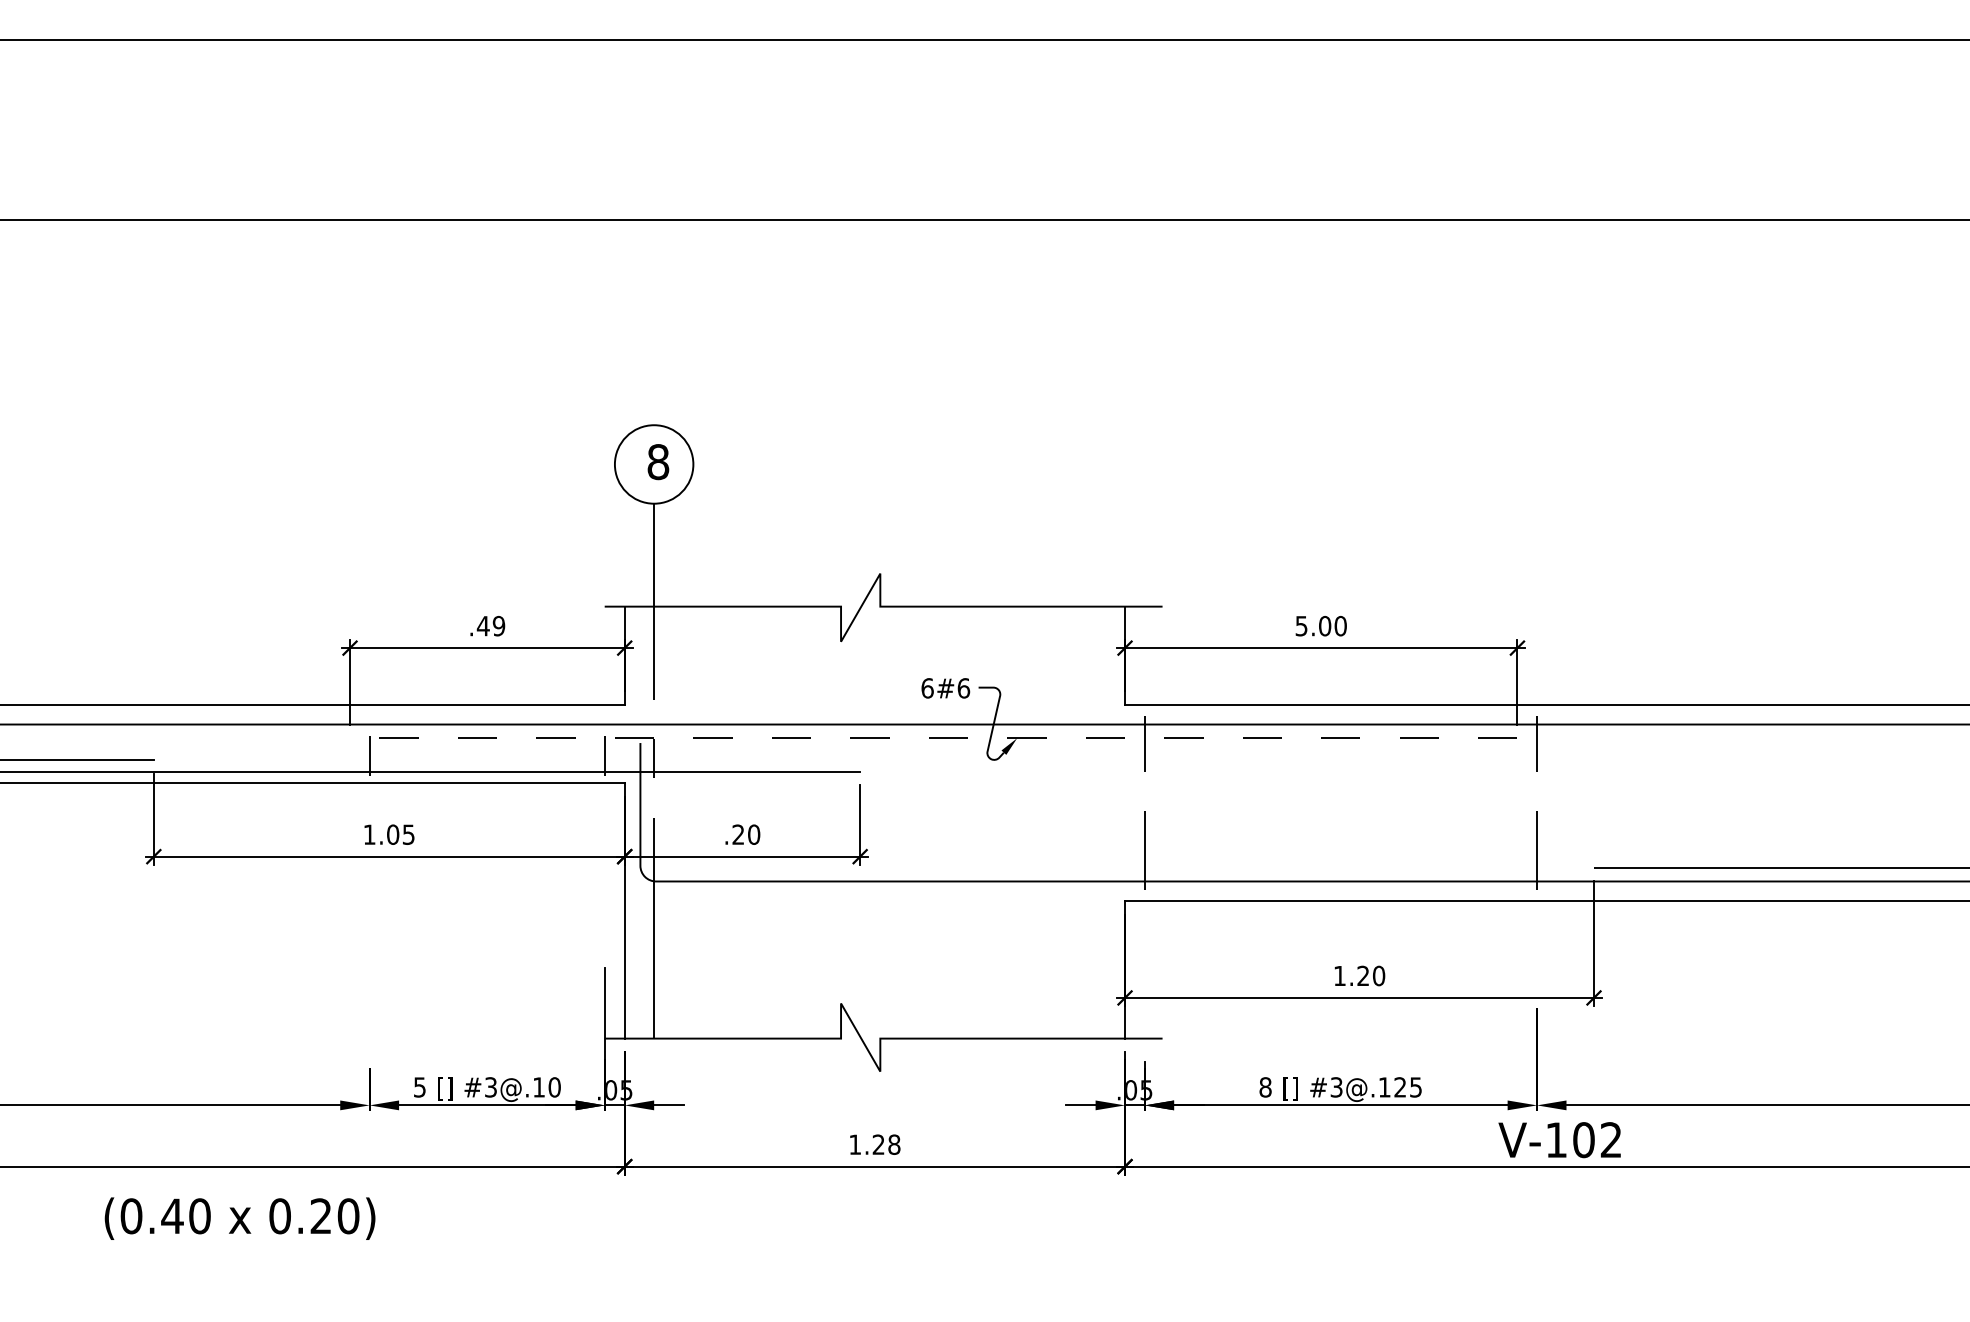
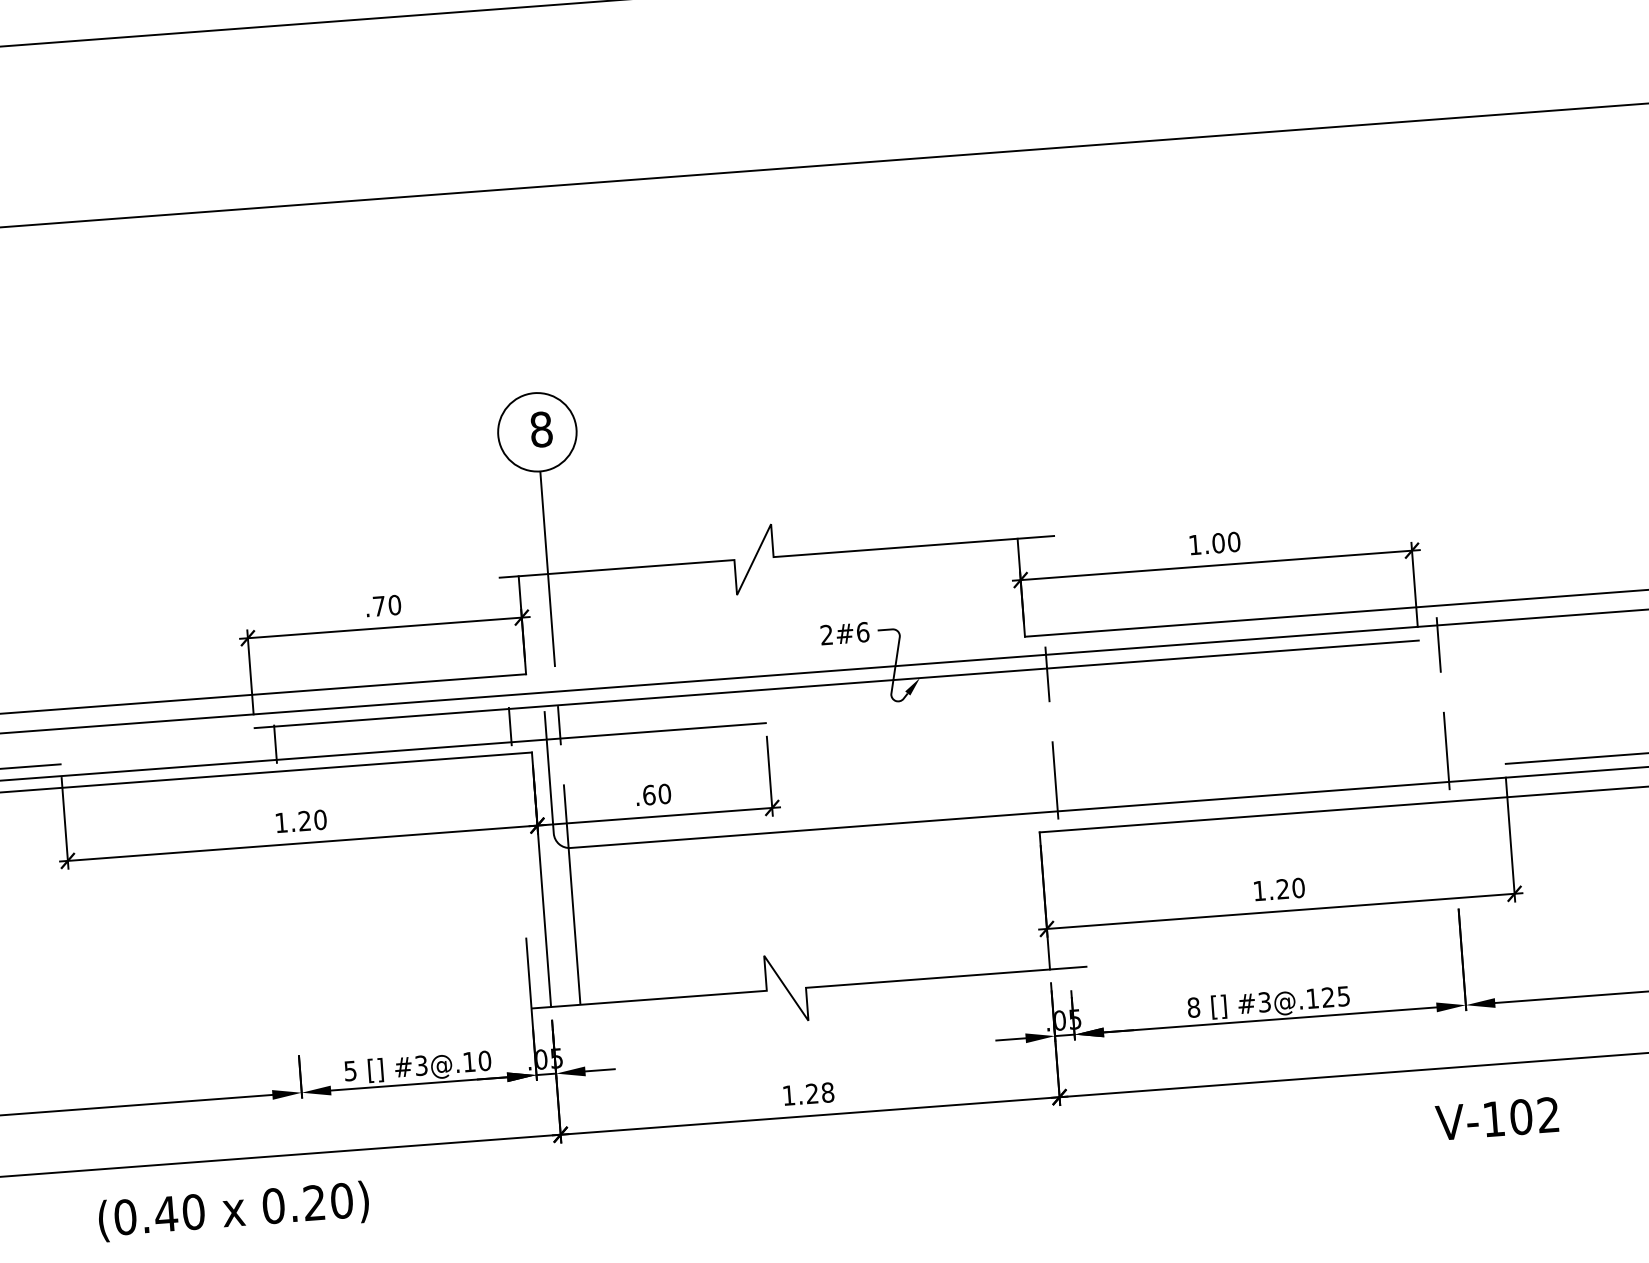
text: (490, 626) -> (386, 606), .49 -> .70
text: (1301, 626) -> (1195, 545), 5.00 -> 1.00
text: (927, 688) -> (826, 635), 6#6 -> 2#6
line: (933, 738) -> (836, 684), dashed -> solid
text: (400, 834) -> (312, 820), 1.05 -> 1.20
text: (738, 834) -> (649, 794), .20 -> .60
text: (1559, 1140) -> (1496, 1119), moved
text: (239, 1218) -> (233, 1211), moved

